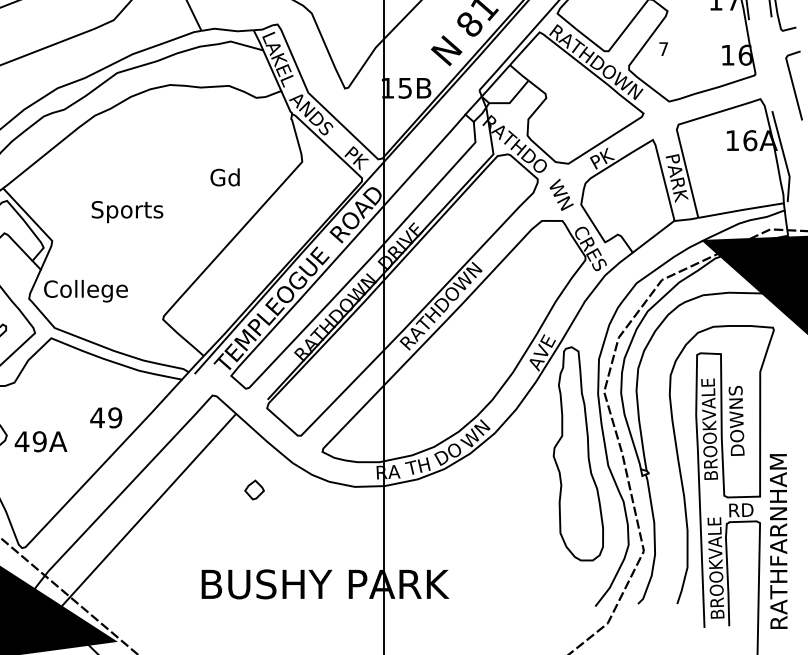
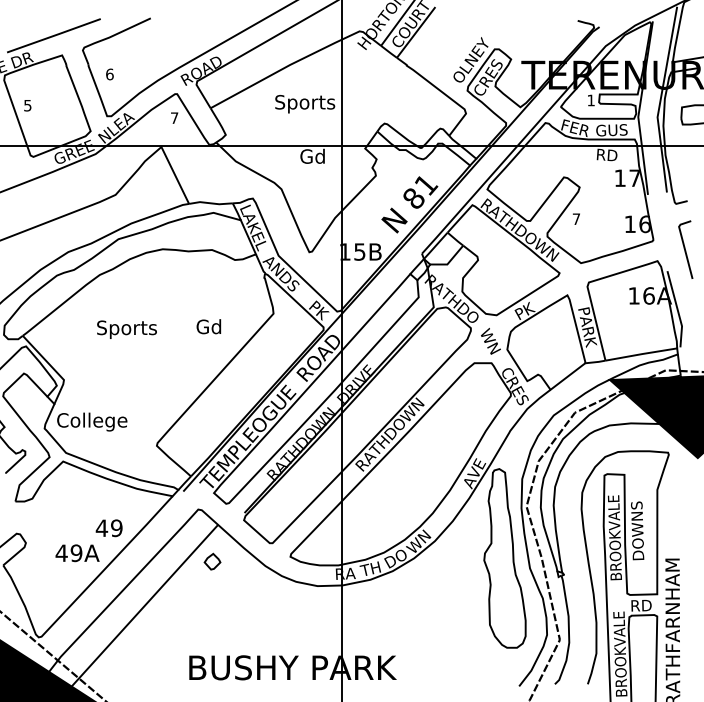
text: (126, 211) -> (126, 329), moved
text: (40, 442) -> (77, 553), moved
part: (254, 489) -> (212, 561), moved

